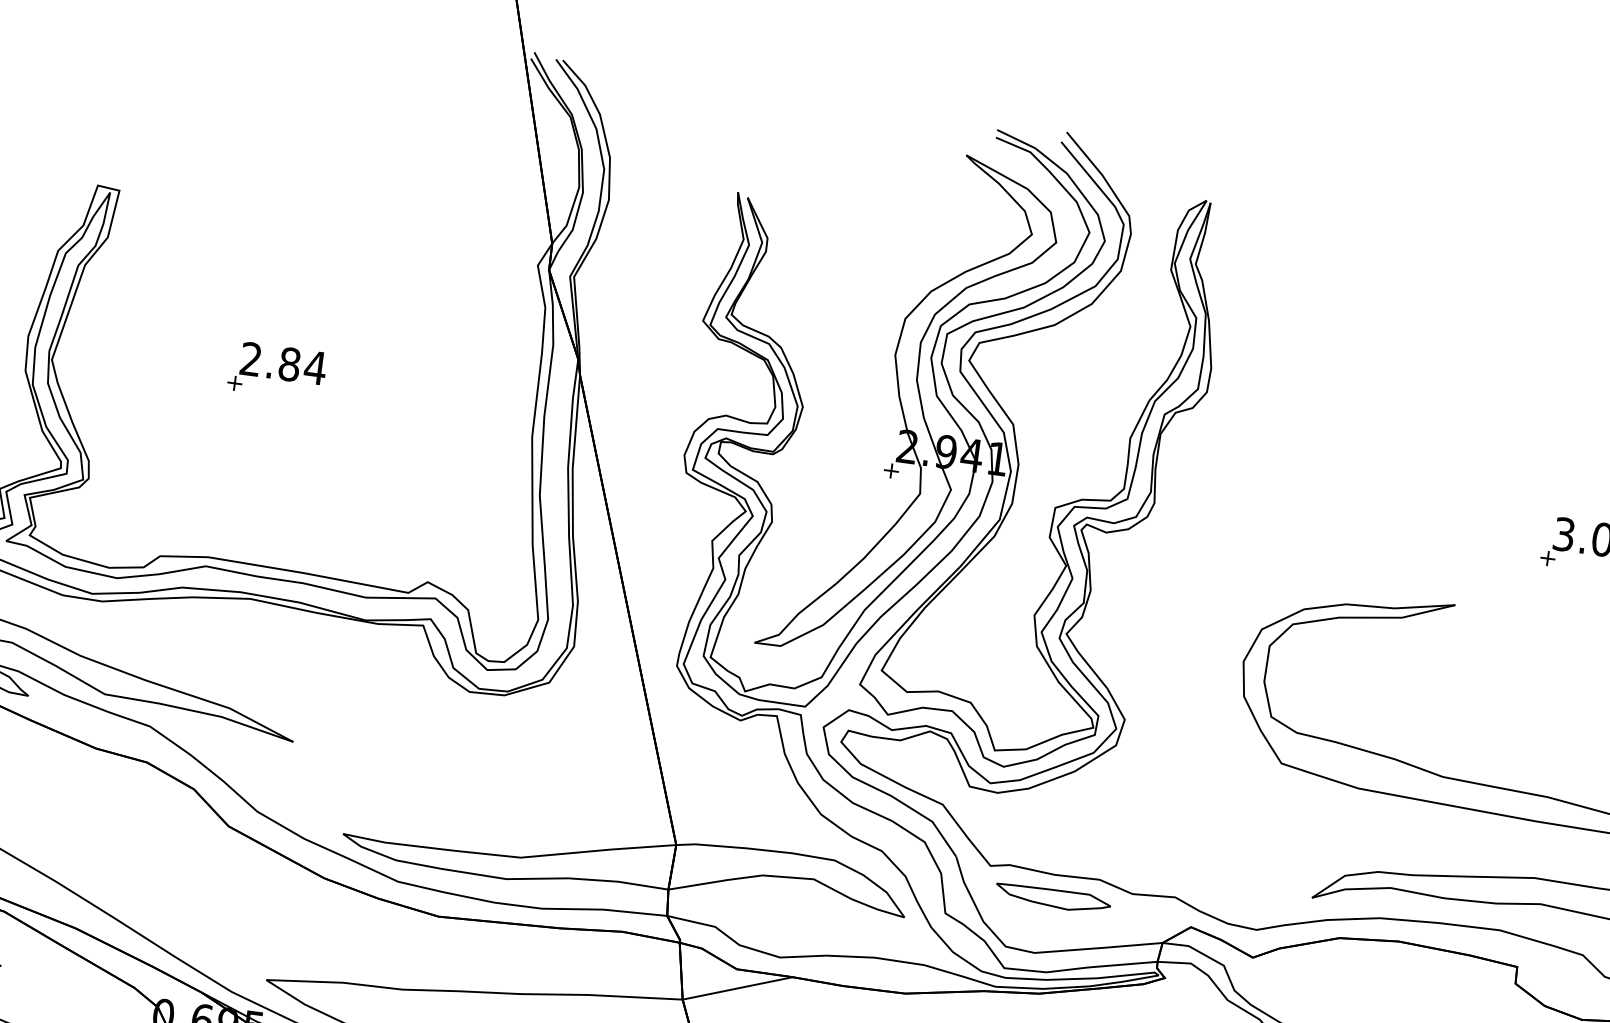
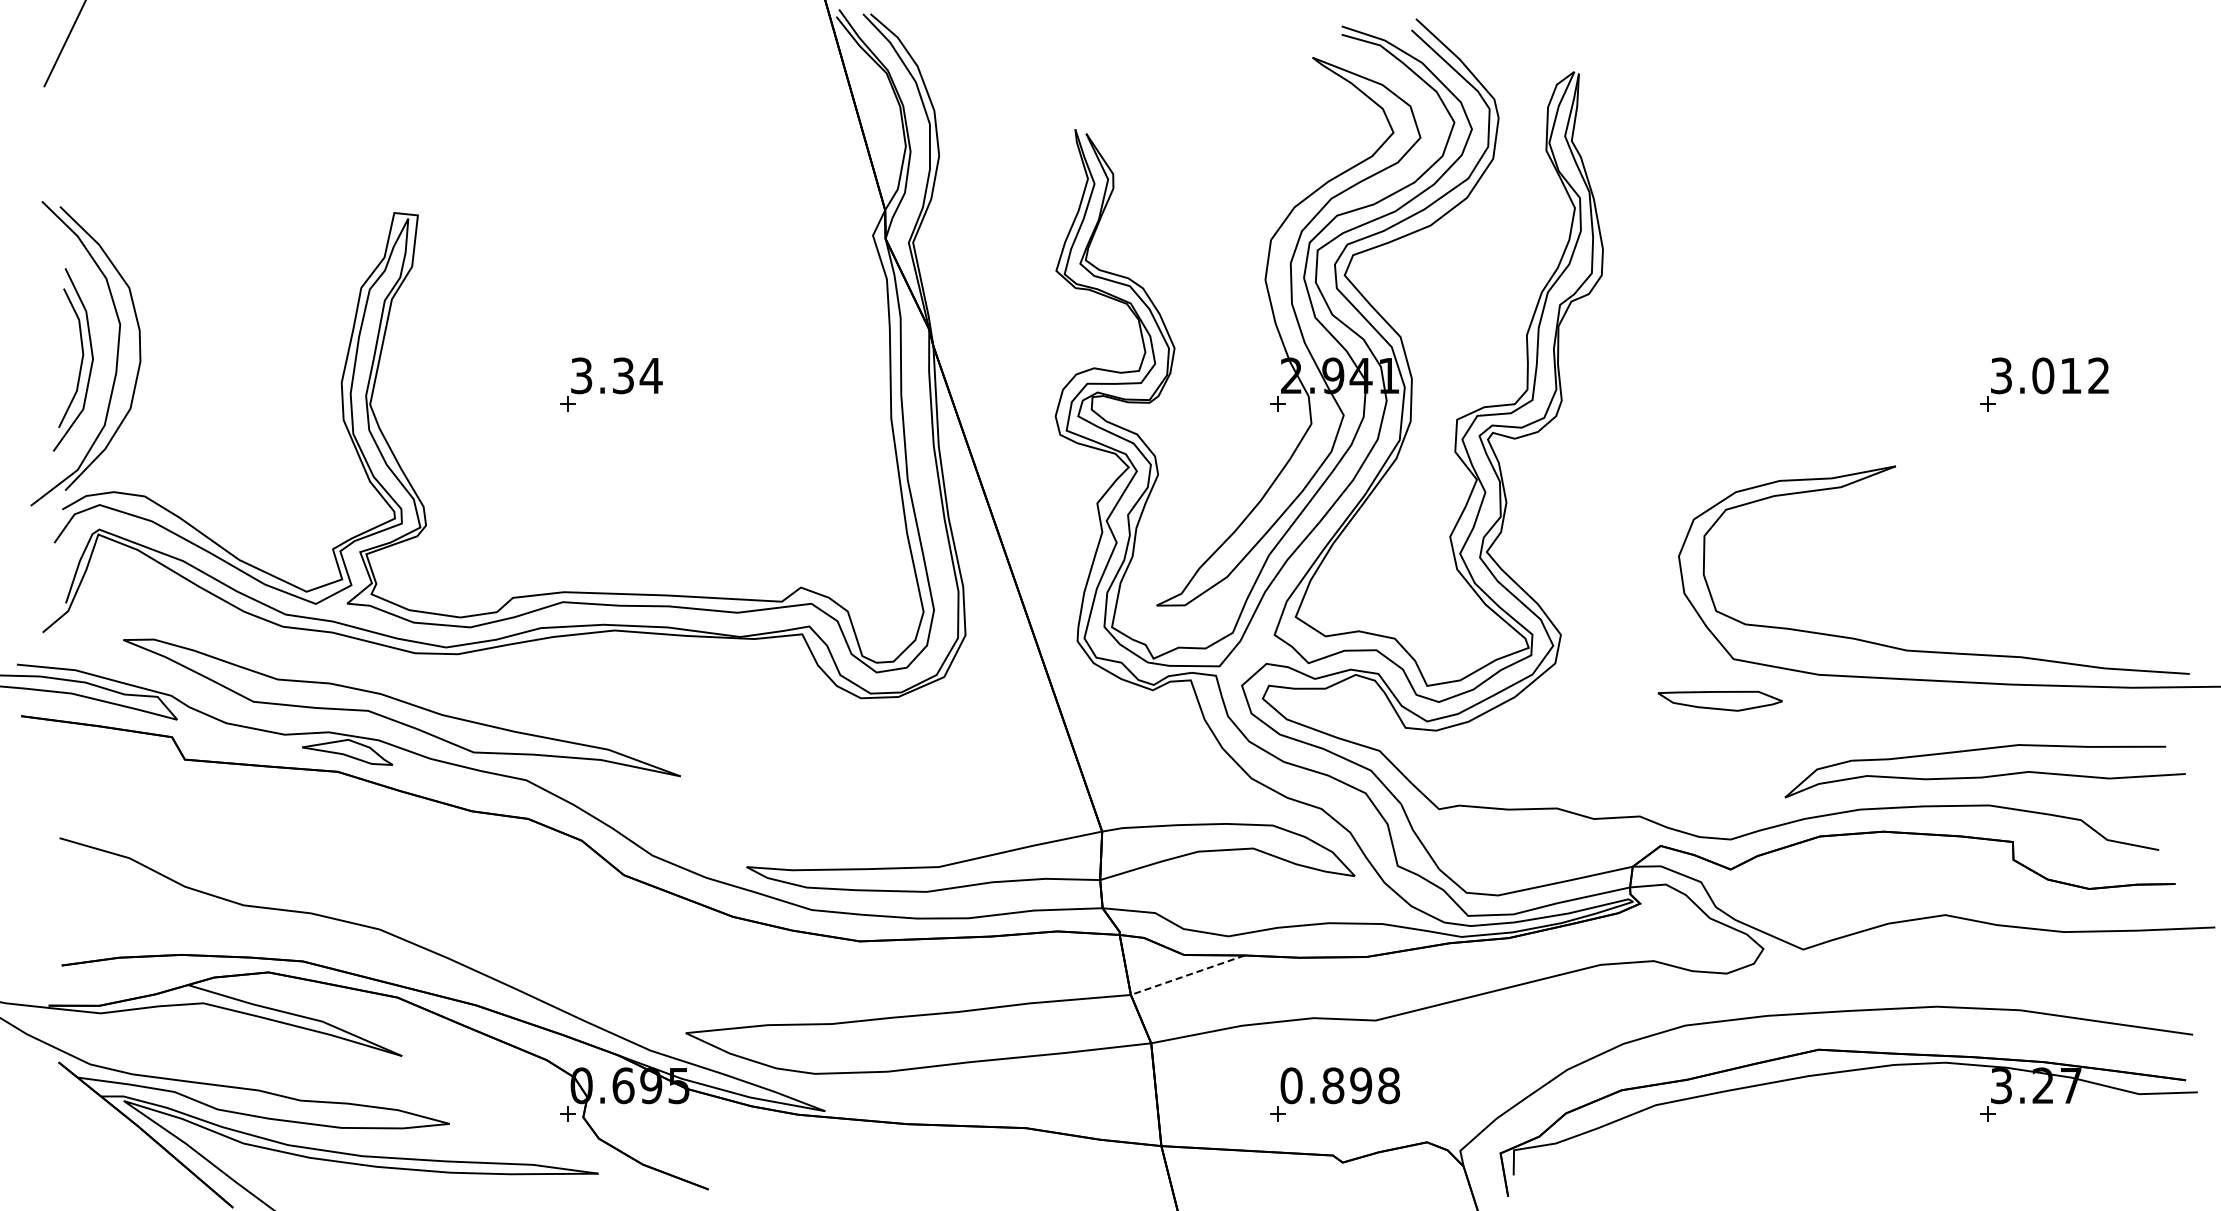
text: (270, 361) -> (602, 375), 2.84 -> 3.34
part: (1052, 897) -> (1719, 700), moved
line: (737, 988) -> (1187, 975), solid -> dashed

